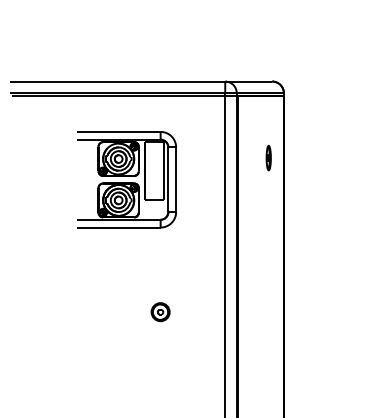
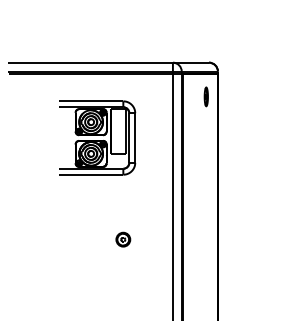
part: (268, 158) -> (206, 97), moved

